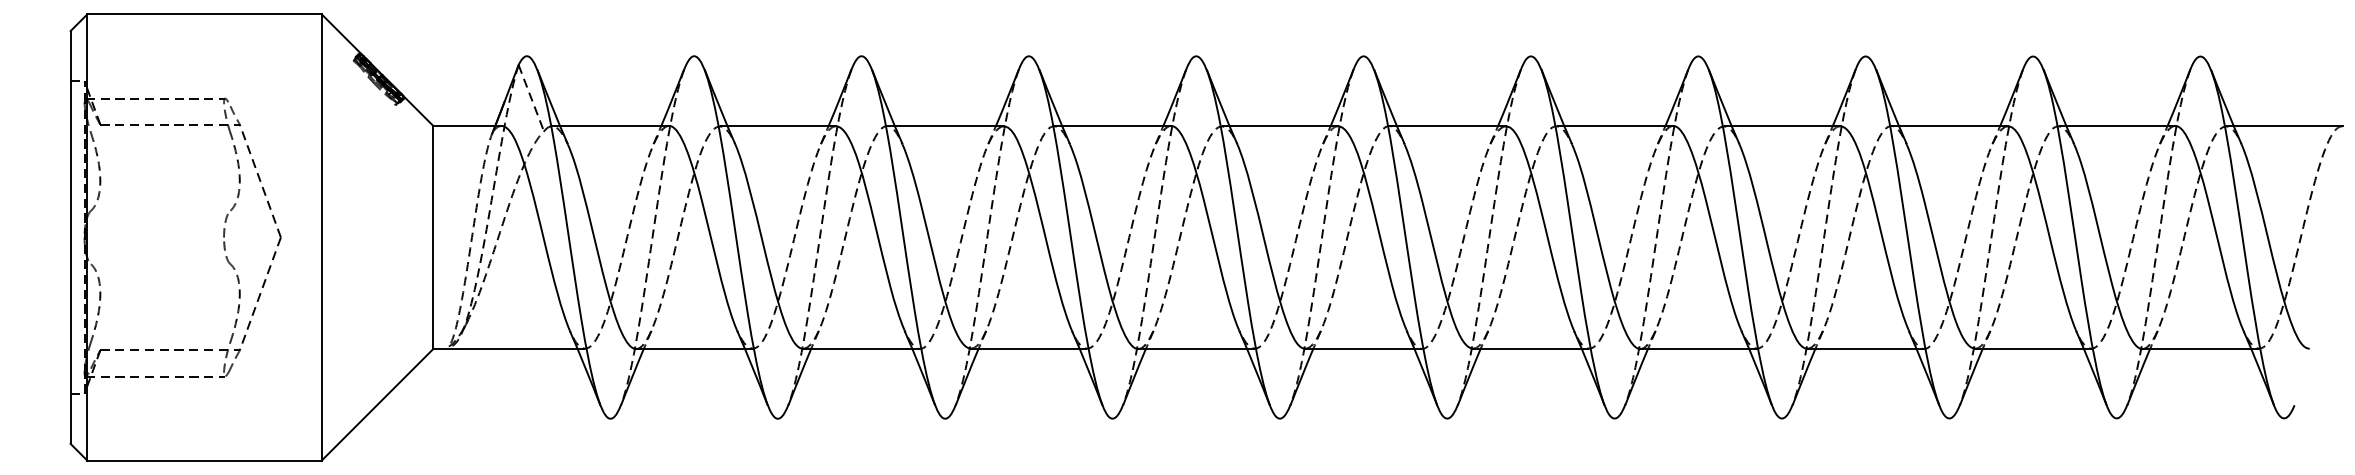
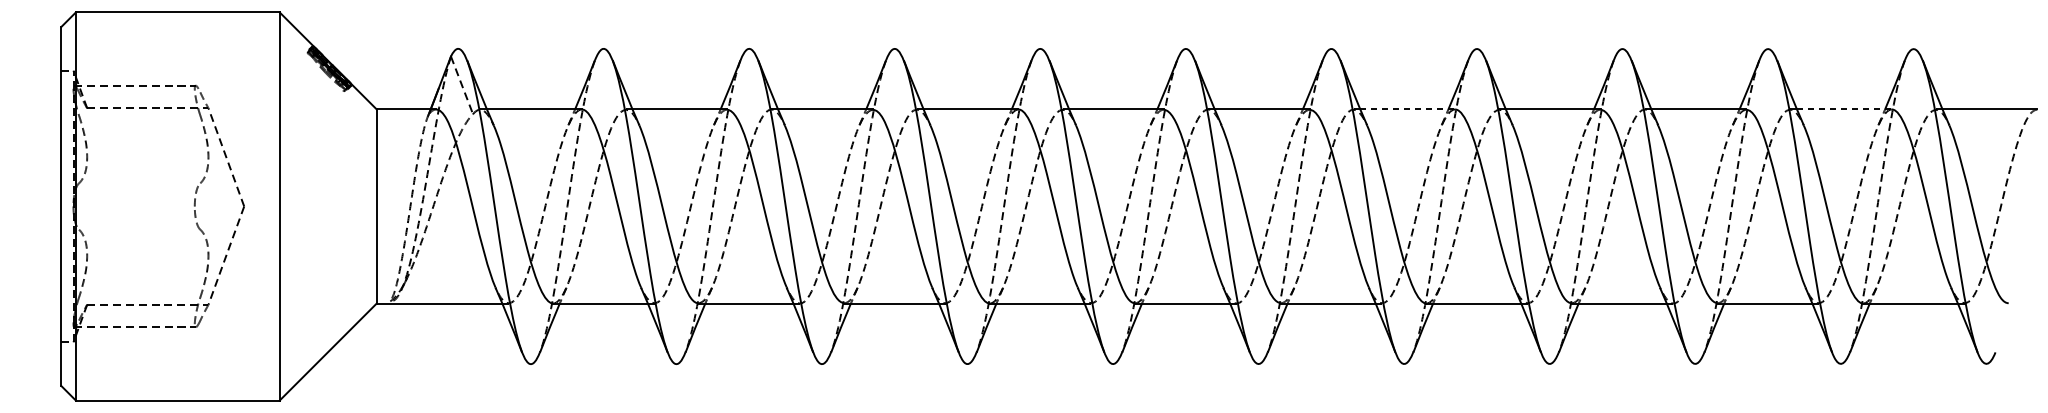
line: (1619, 125) -> (1408, 109), solid -> dashed
line: (2121, 125) -> (1844, 109), solid -> dashed

